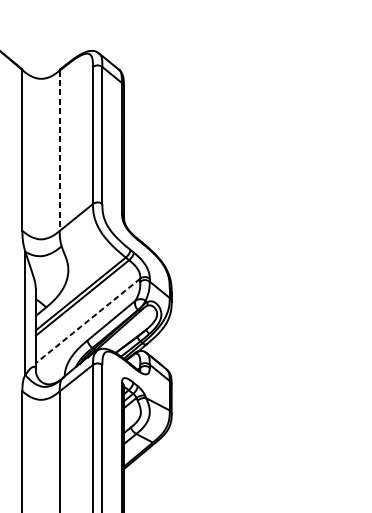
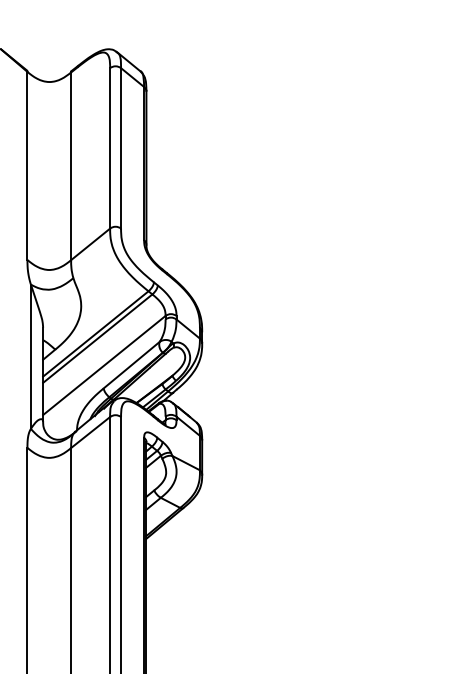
line: (60, 150) -> (71, 166), dashed -> solid
line: (88, 320) -> (104, 365), dashed -> solid

